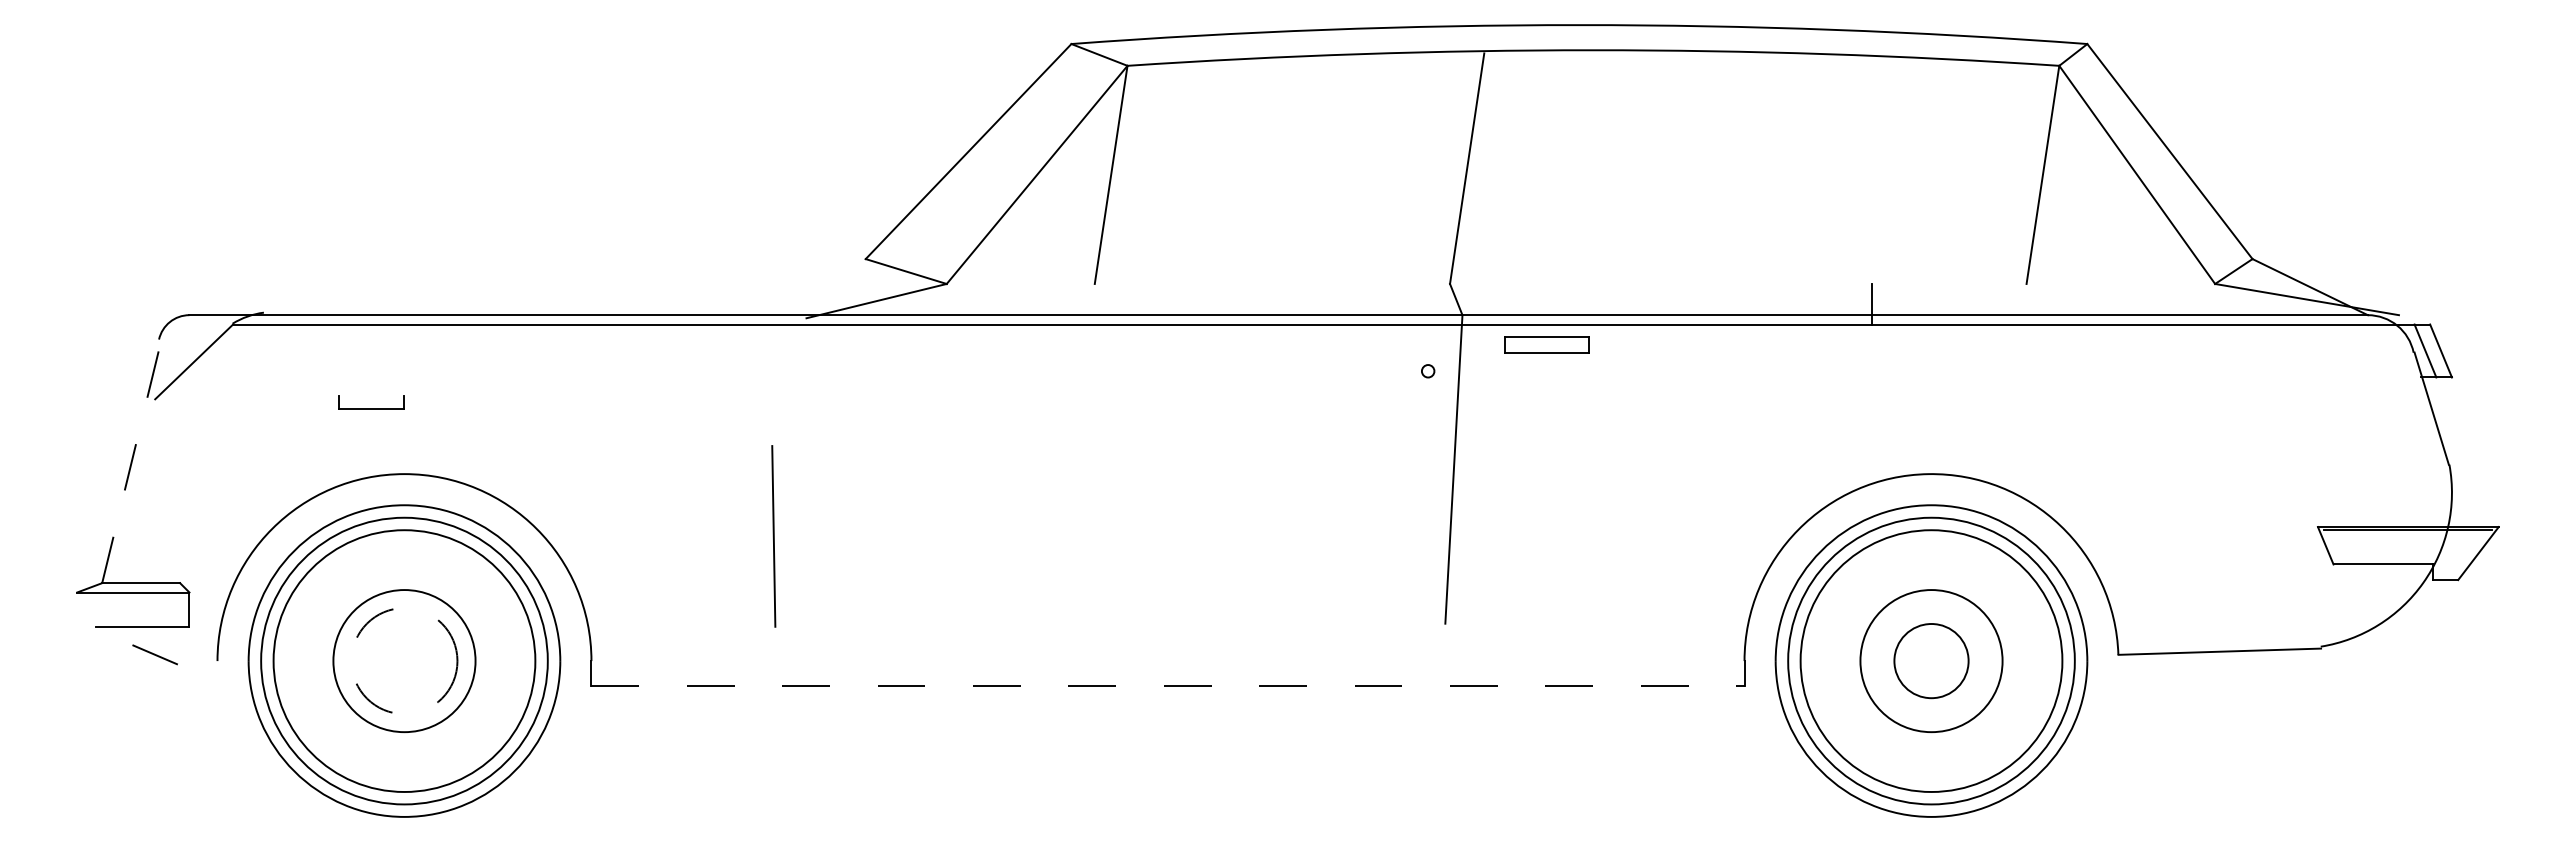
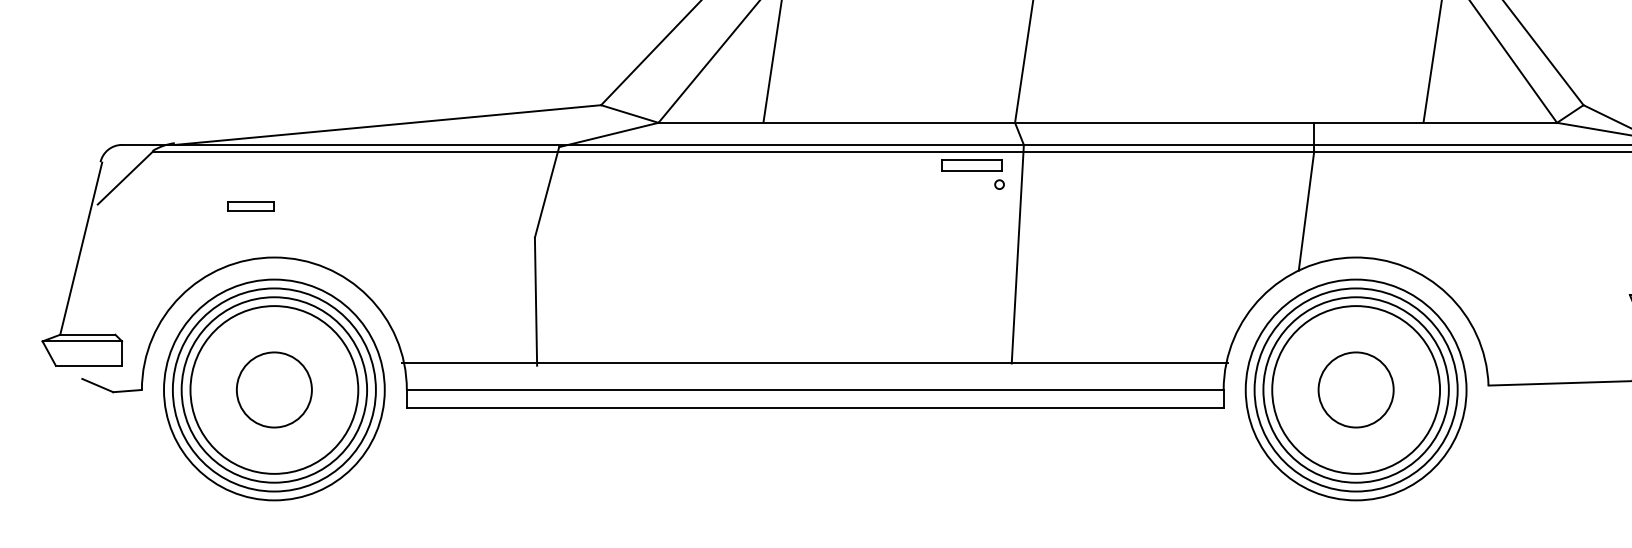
line: (1580, 283) -> (1107, 122), added
line: (564, 287) -> (387, 125), added
part: (1546, 344) -> (971, 165), moved
line: (789, 382) -> (547, 192), added
line: (371, 396) -> (251, 202), added
line: (1861, 408) -> (1306, 211), added
line: (131, 461) -> (81, 248), dashed -> solid
line: (86, 609) -> (49, 353), added
line: (1167, 623) -> (814, 363), added
circle: (404, 660) -> (274, 389), size x1.67
circle: (1931, 660) -> (1356, 389), size x1.67
circle: (404, 661) -> (274, 390), dashed -> solid
line: (1167, 661) -> (814, 390), added
circle: (1931, 661) -> (1356, 390), size x1.43
line: (197, 662) -> (127, 390), added
line: (1168, 686) -> (815, 407), dashed -> solid

